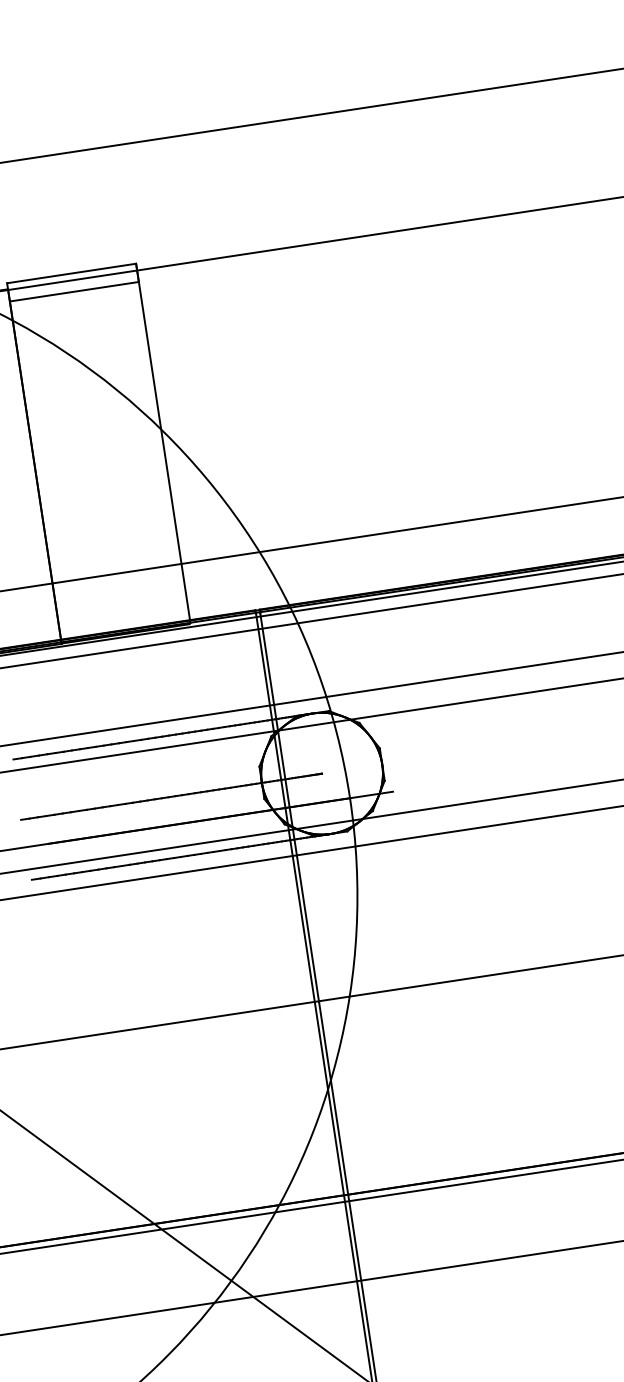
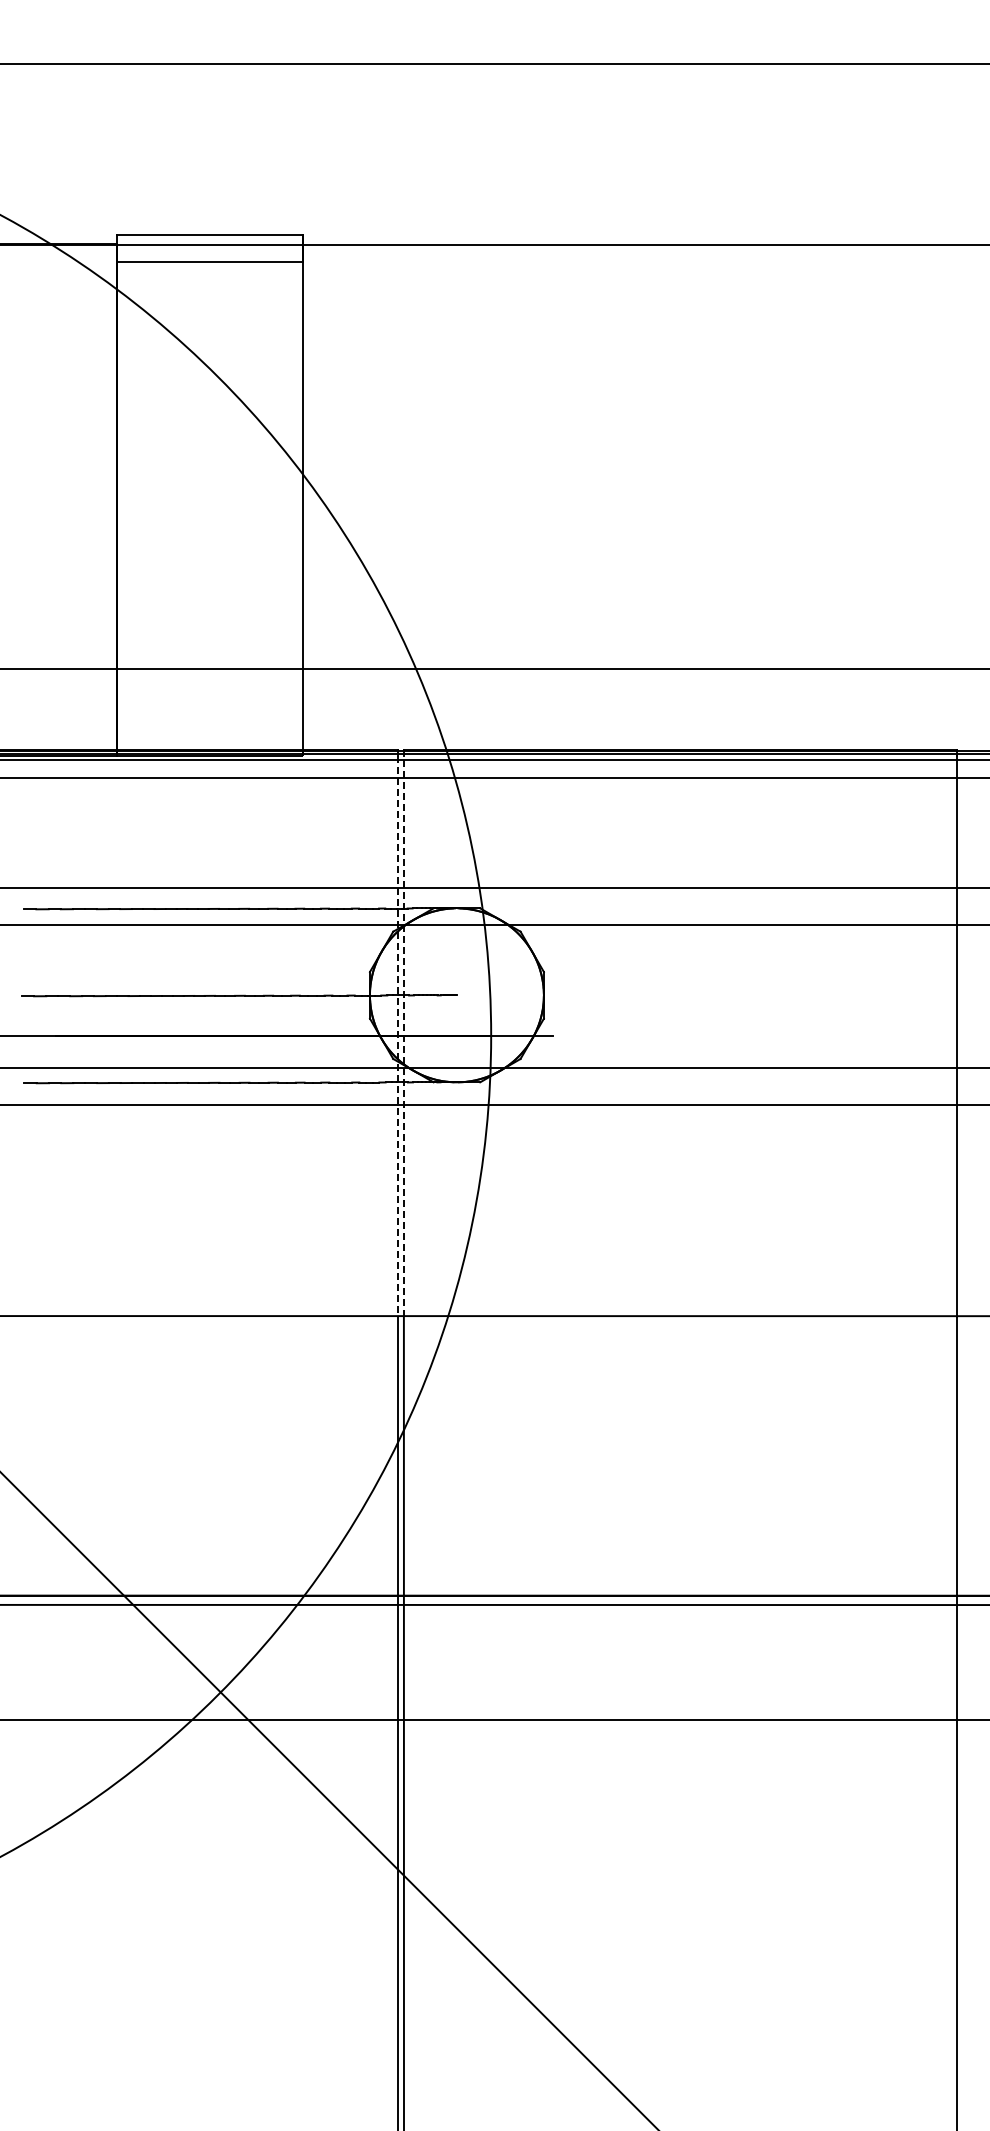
line: (289, 807) -> (403, 1036), solid -> dashed
line: (285, 808) -> (397, 1036), solid -> dashed

